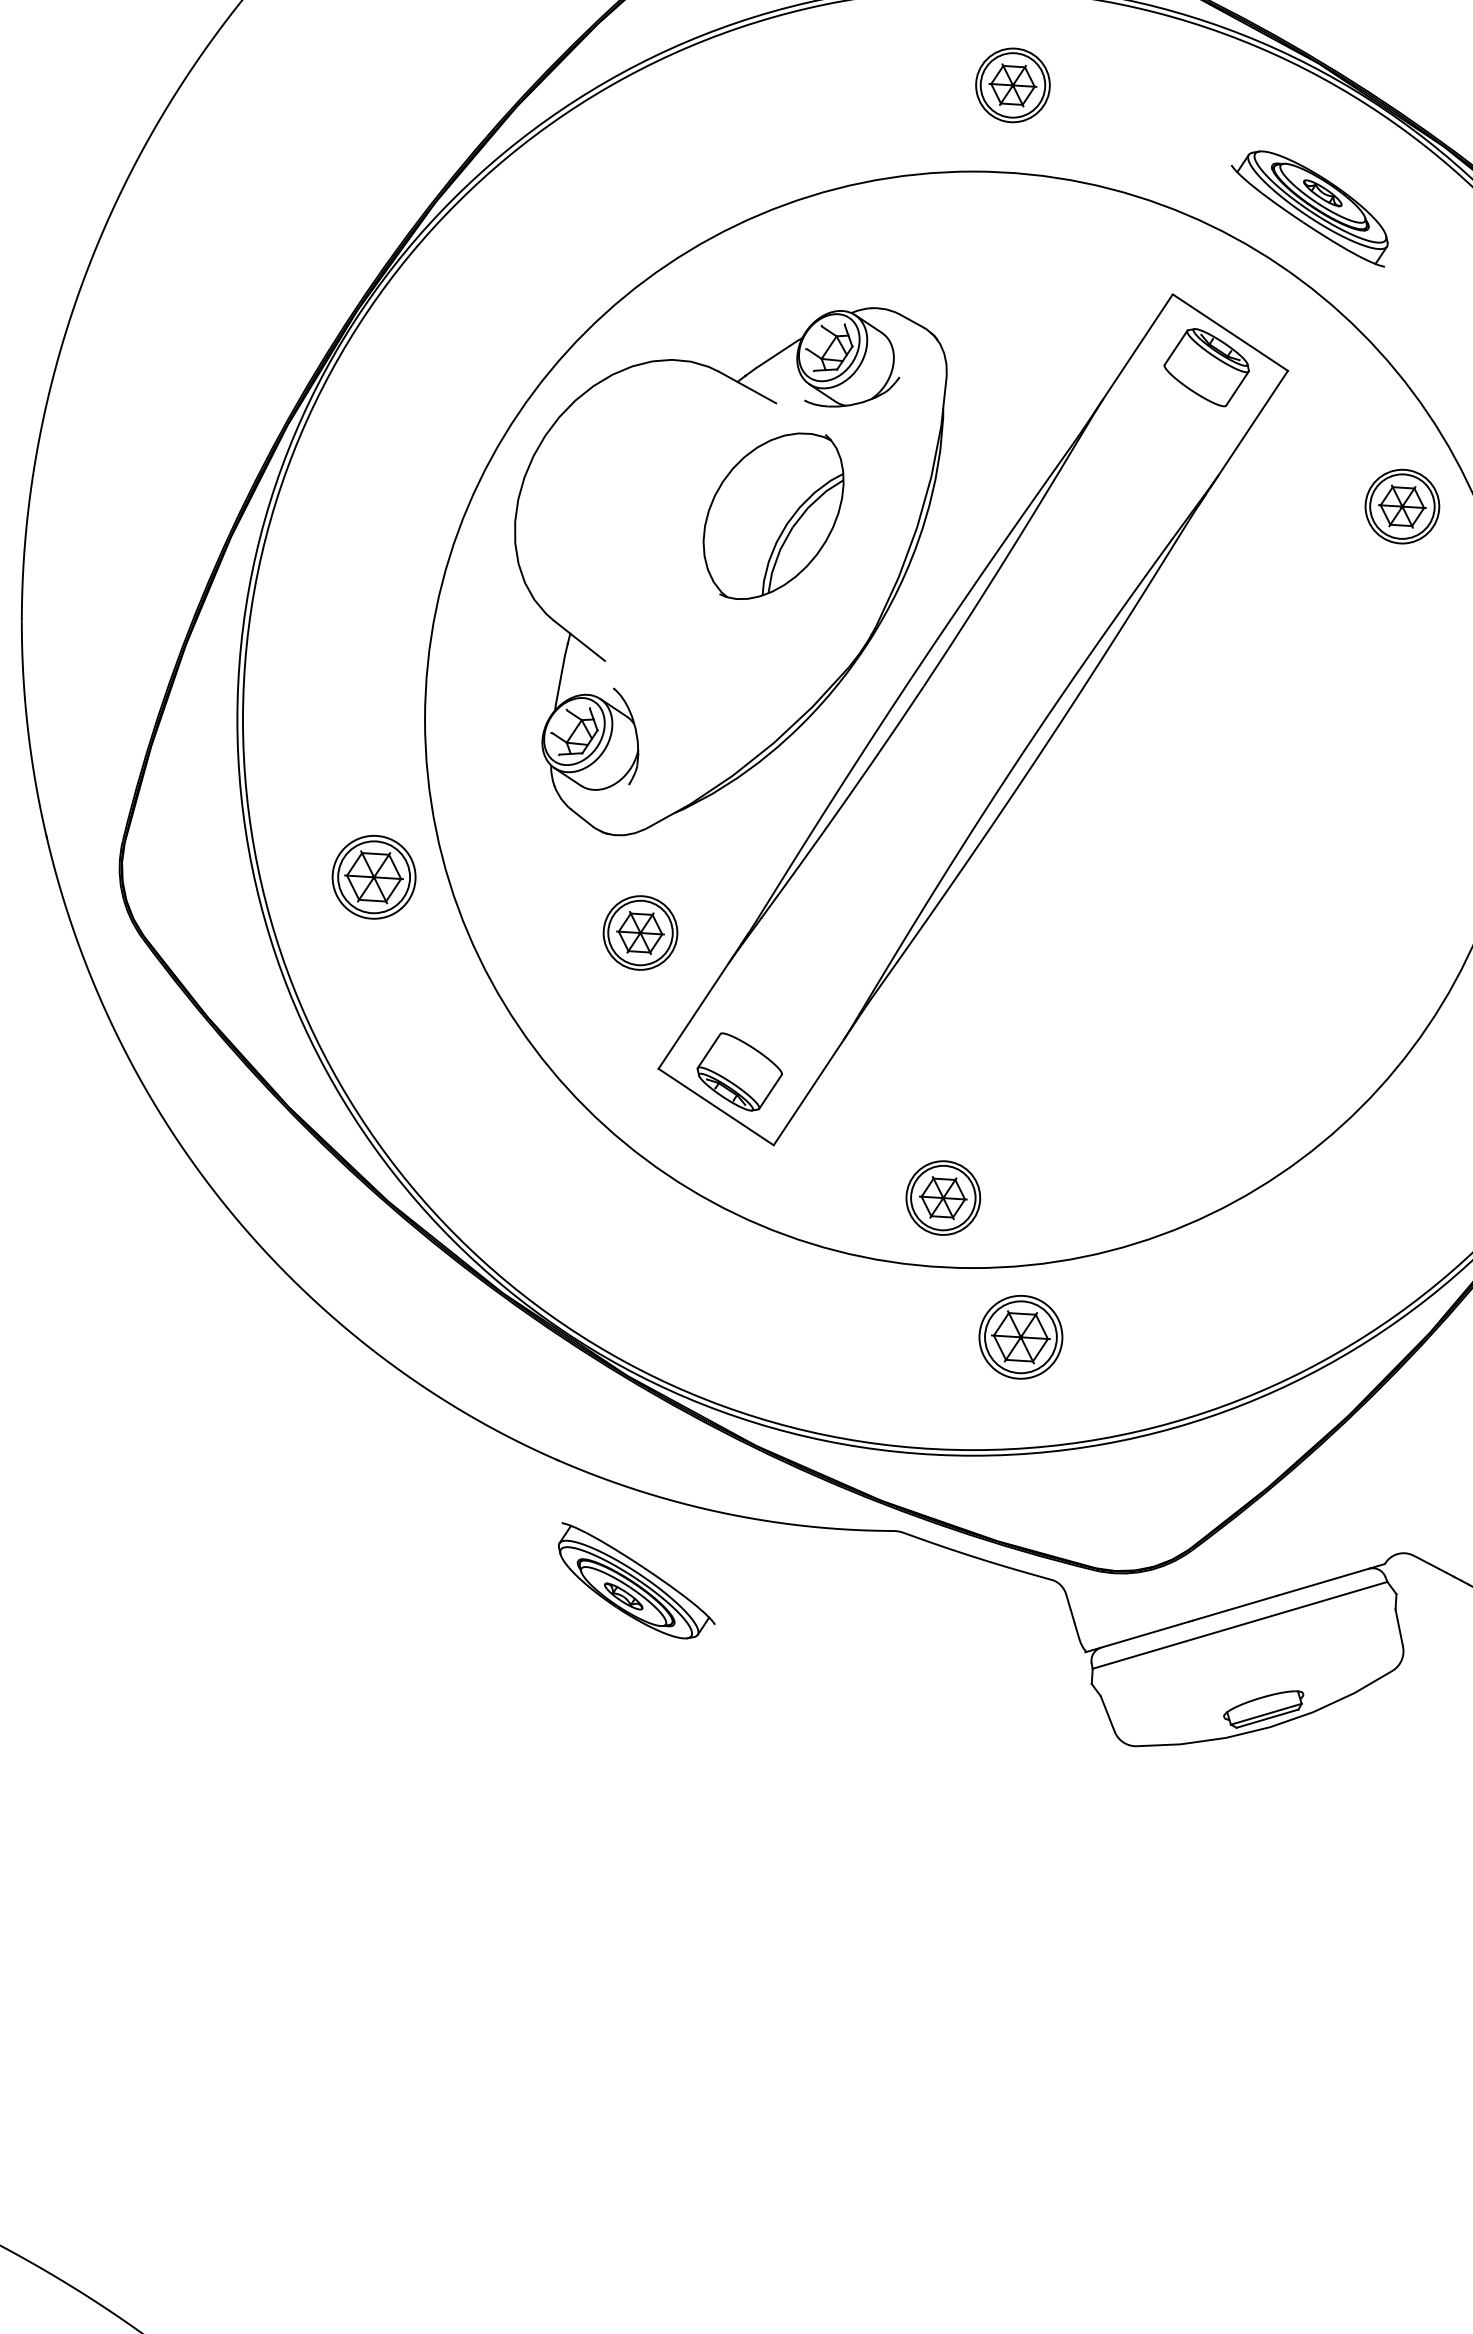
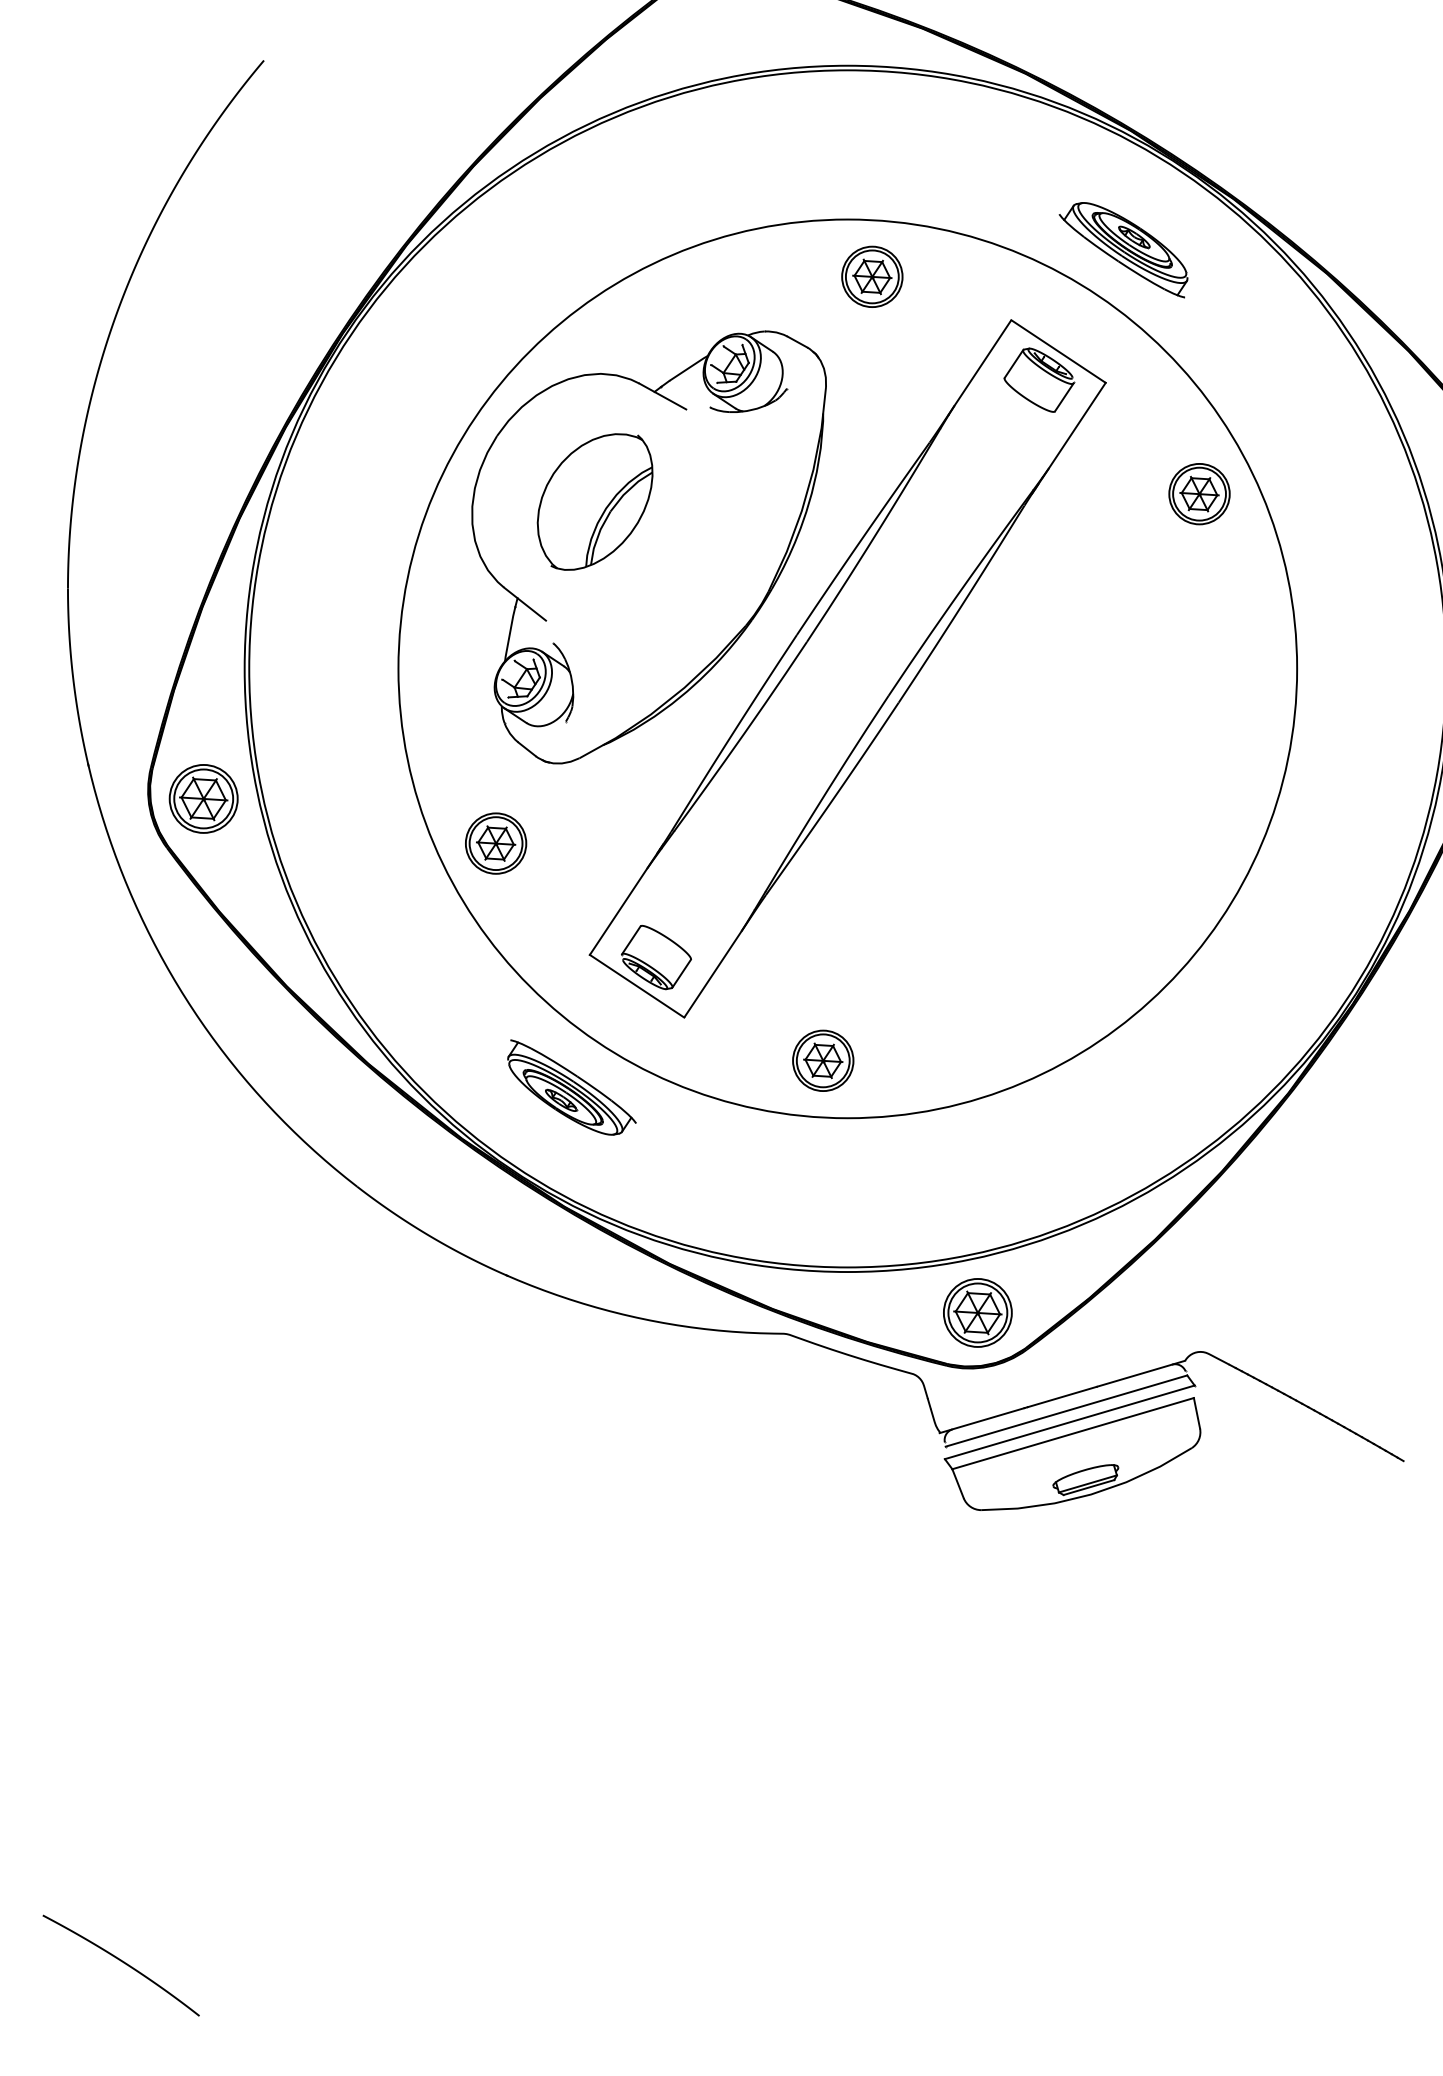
part: (1013, 84) -> (872, 276), moved
part: (772, 515) -> (594, 501), moved
part: (373, 876) -> (203, 798), moved
part: (641, 932) -> (496, 843), moved
part: (1020, 1336) -> (977, 1312), moved
part: (636, 1580) -> (571, 1087), moved
line: (1243, 1639) -> (1069, 1422), added
line: (1247, 1652) -> (1072, 1433), added

